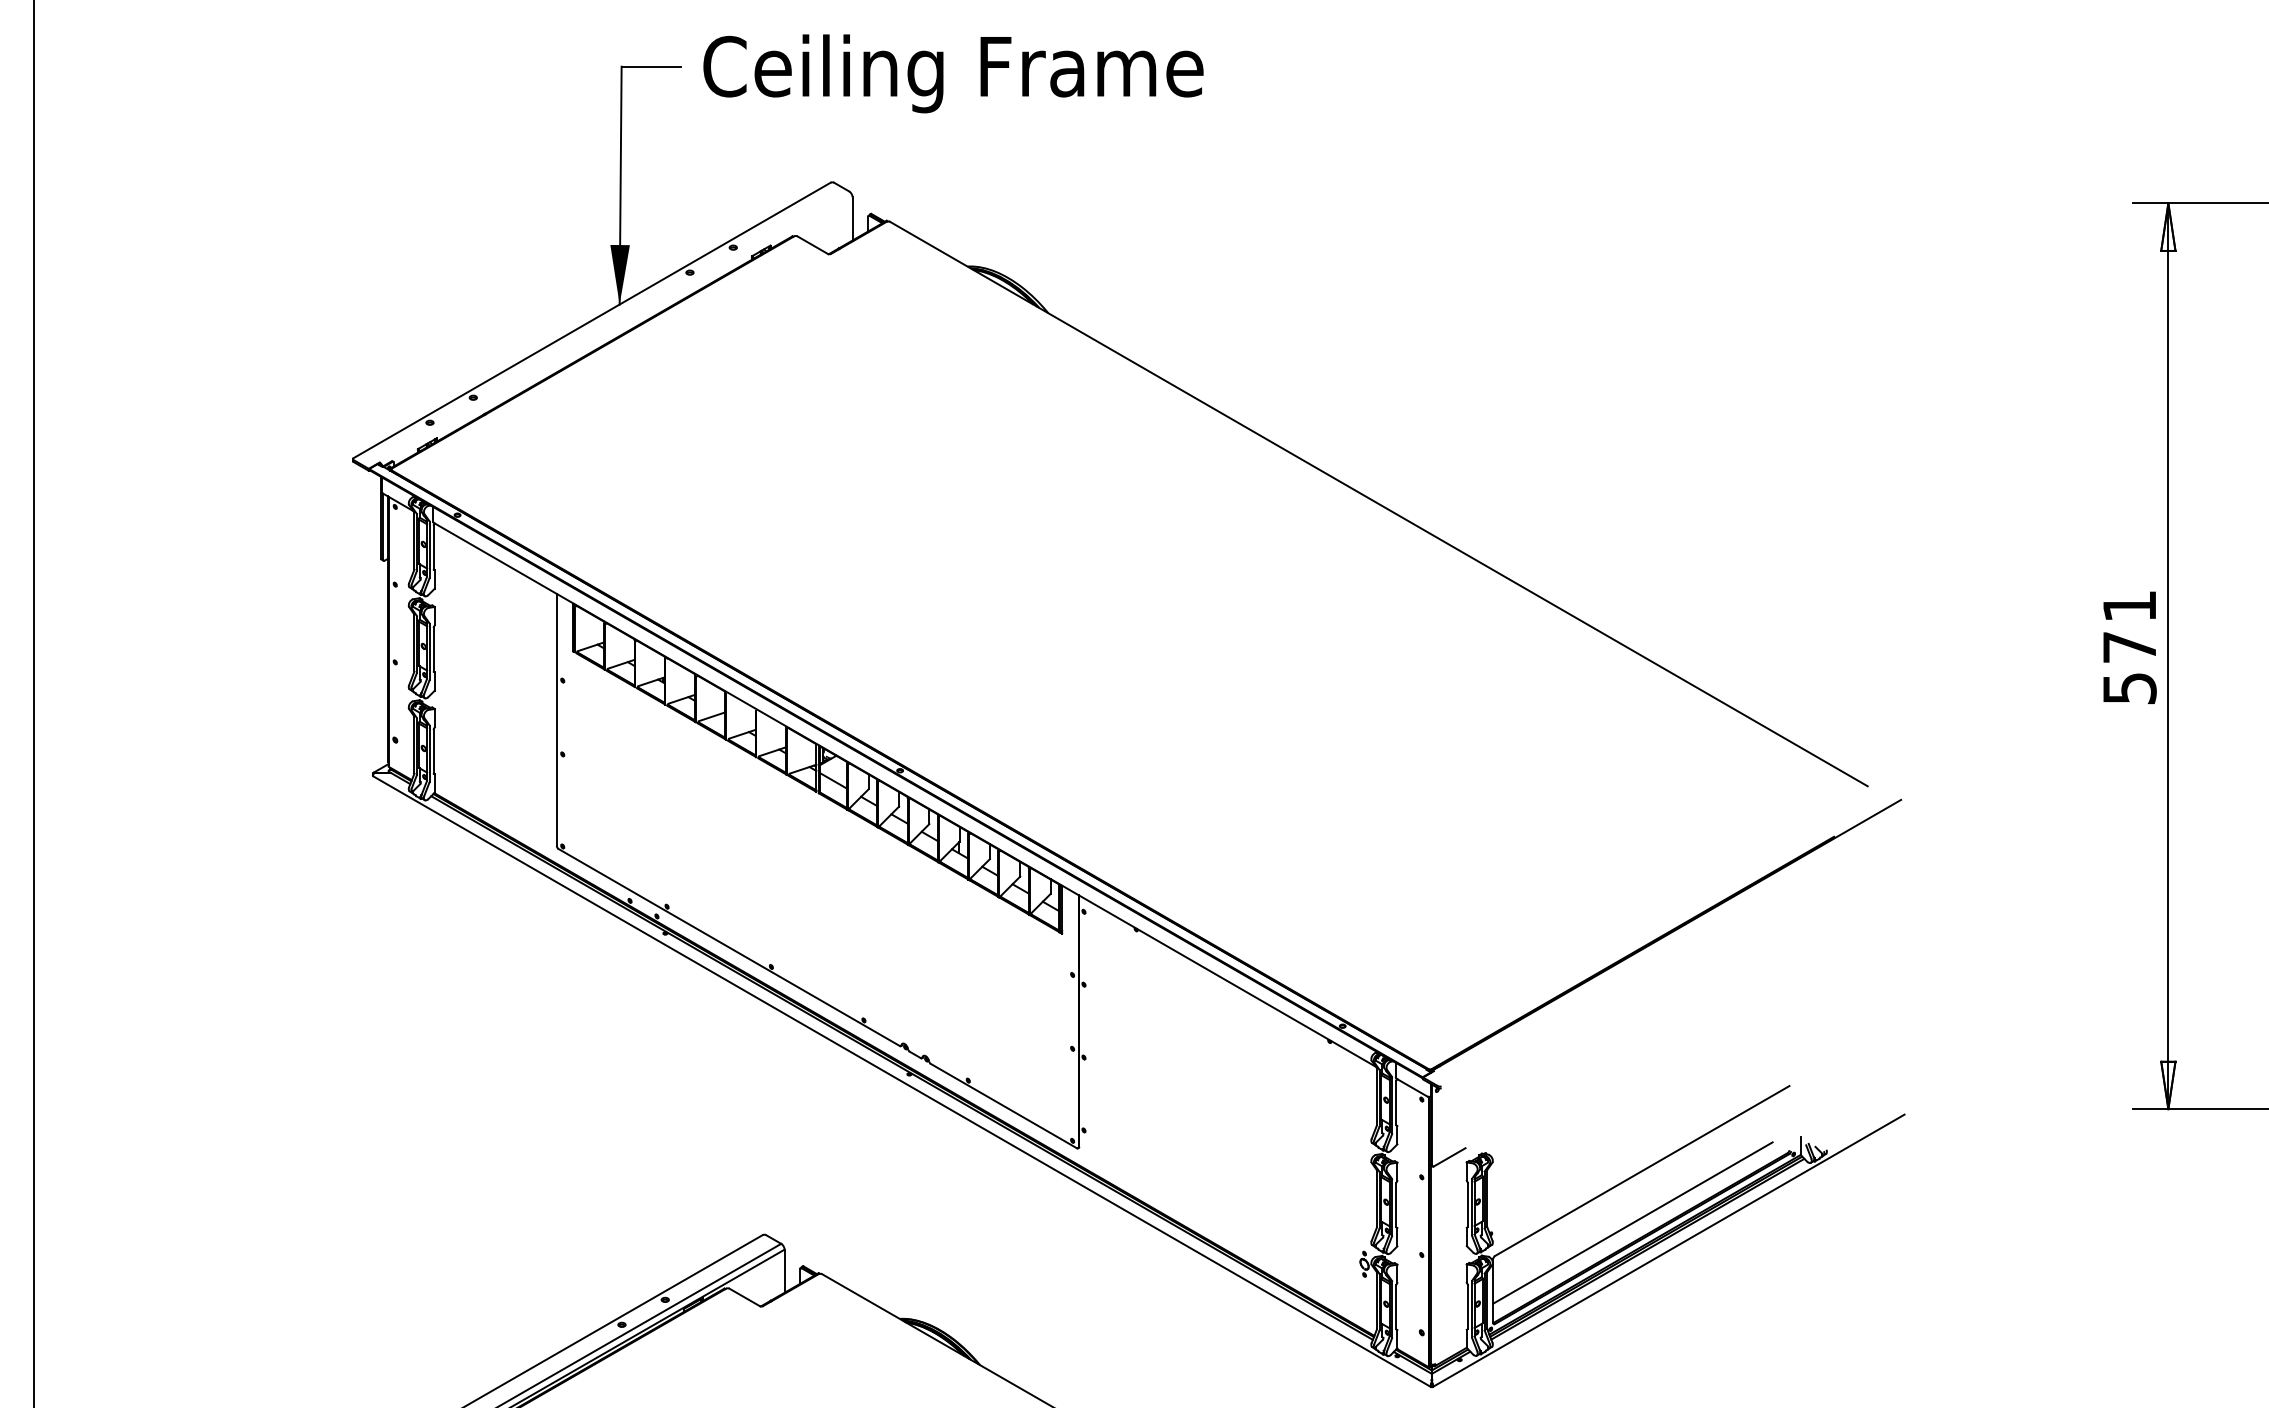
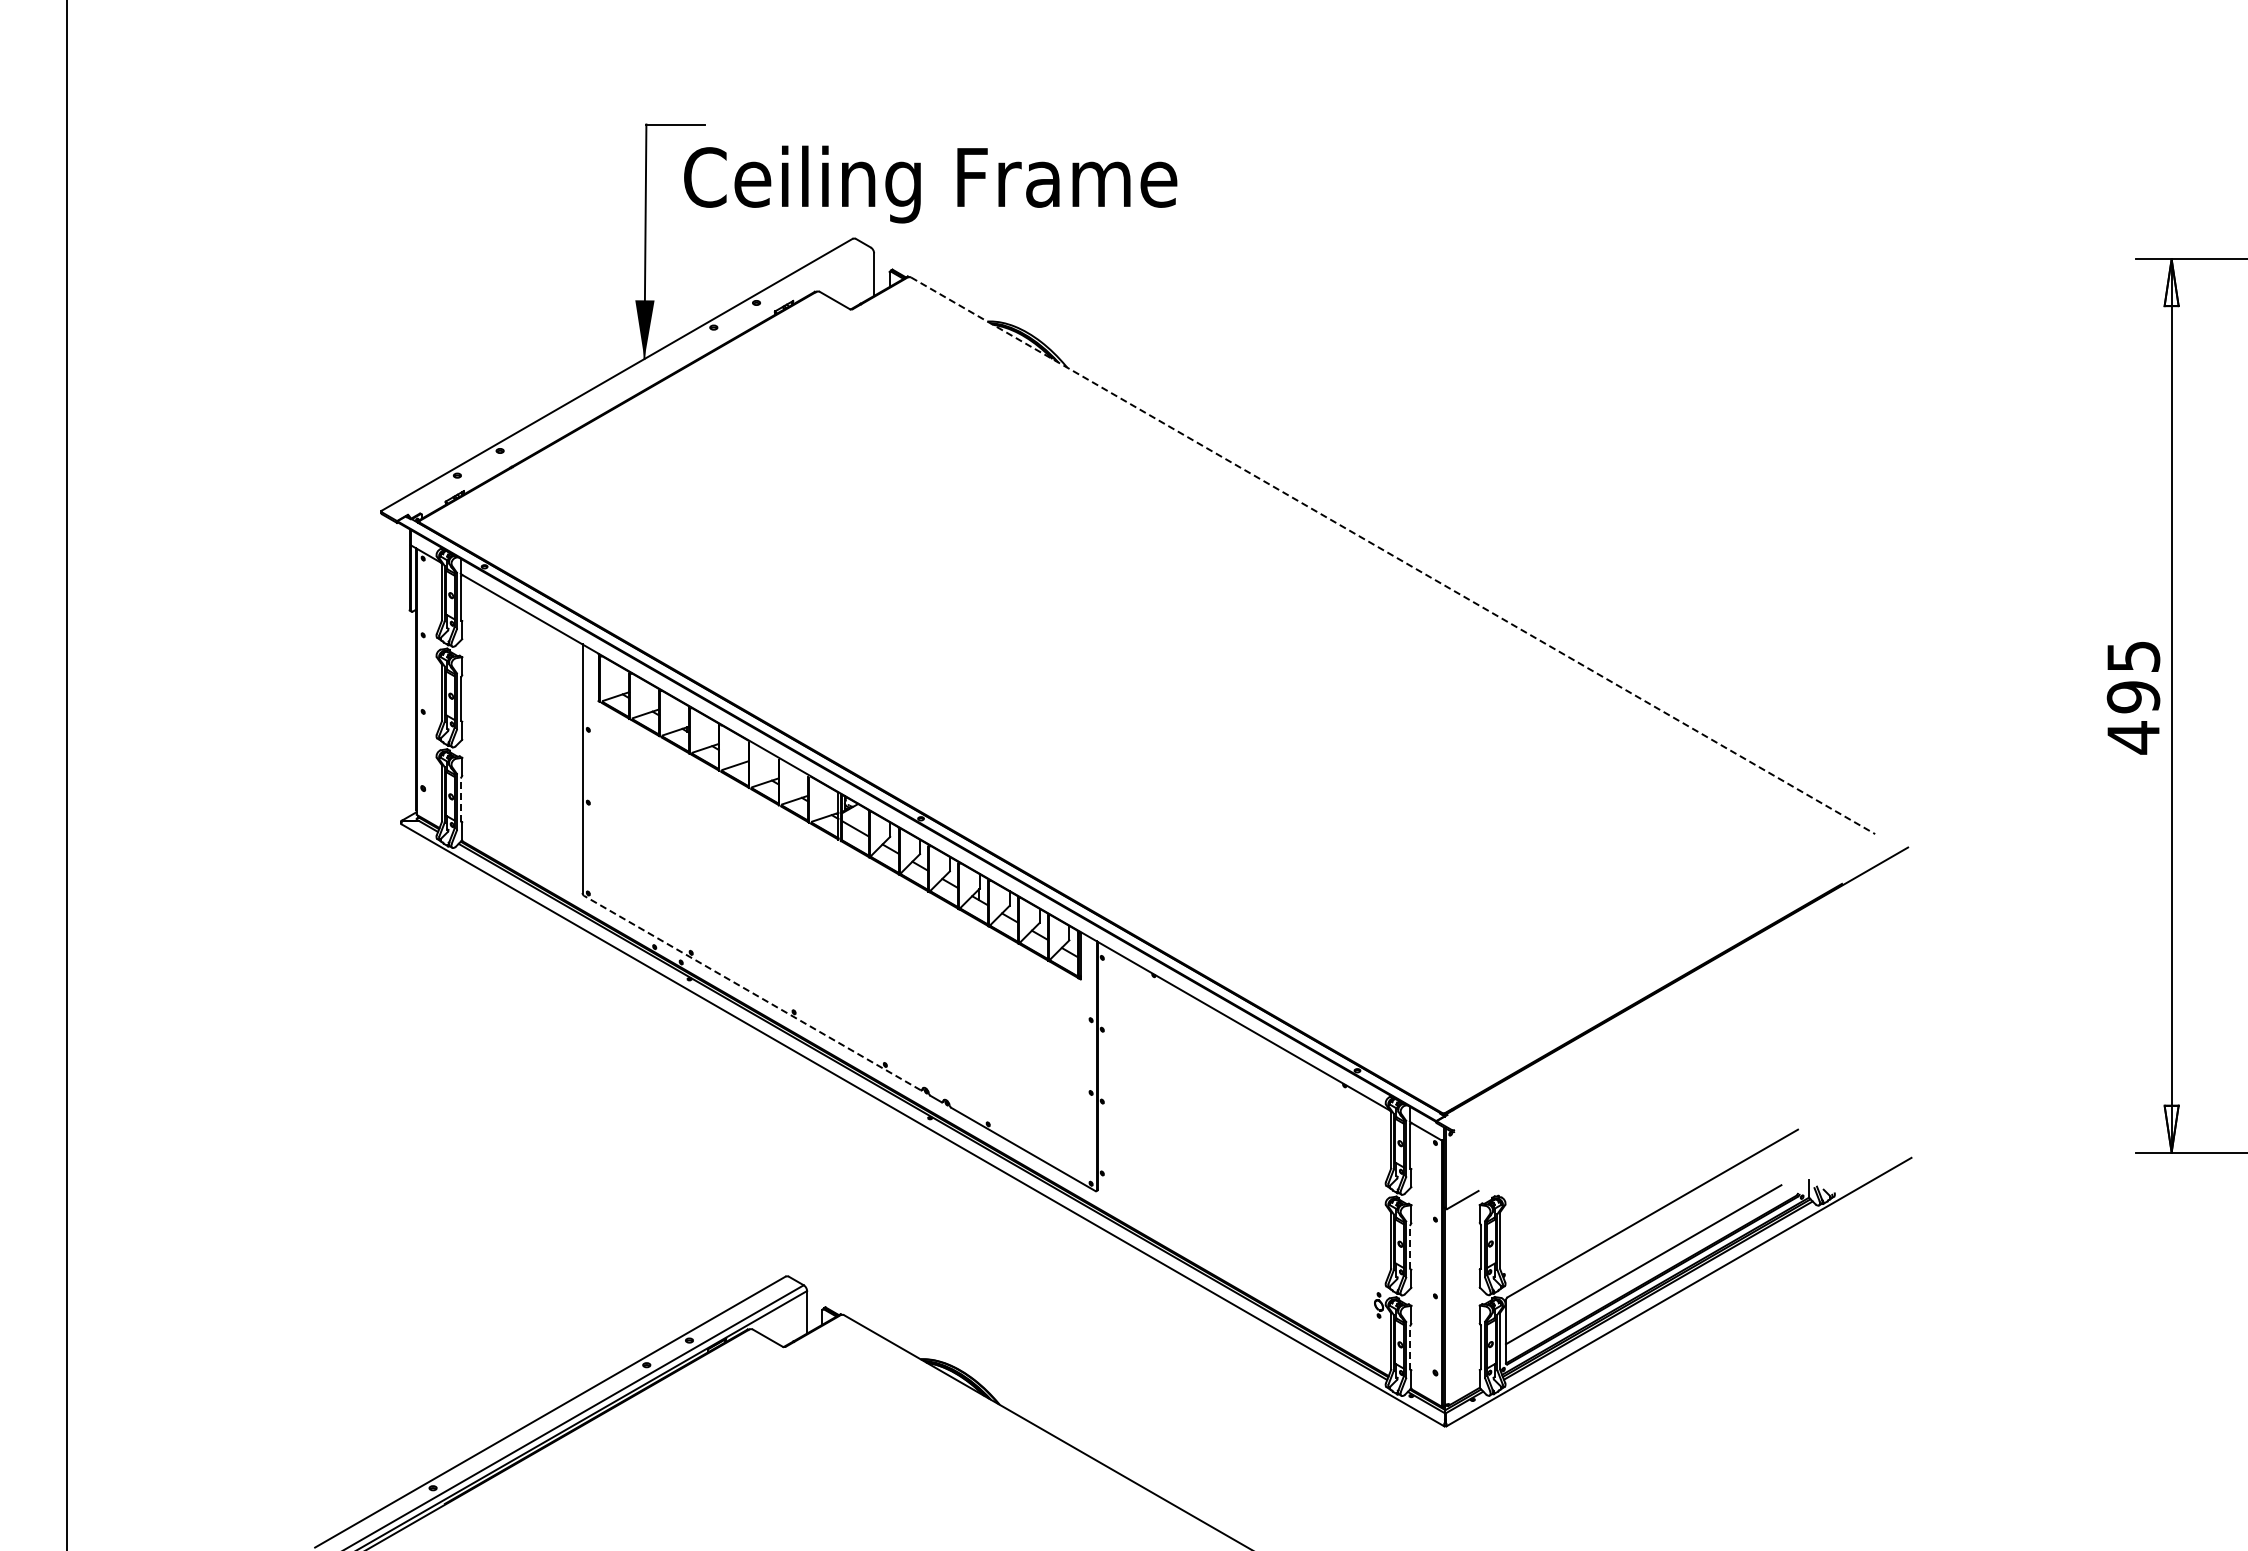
text: (953, 73) -> (930, 184), moved
line: (1379, 503) -> (1393, 555), solid -> dashed
text: (2129, 648) -> (2133, 698), 571 -> 495
line: (434, 751) -> (461, 799), solid -> dashed
line: (729, 946) -> (752, 992), solid -> dashed
line: (1396, 1204) -> (1410, 1246), solid -> dashed
line: (1396, 1306) -> (1410, 1347), solid -> dashed

